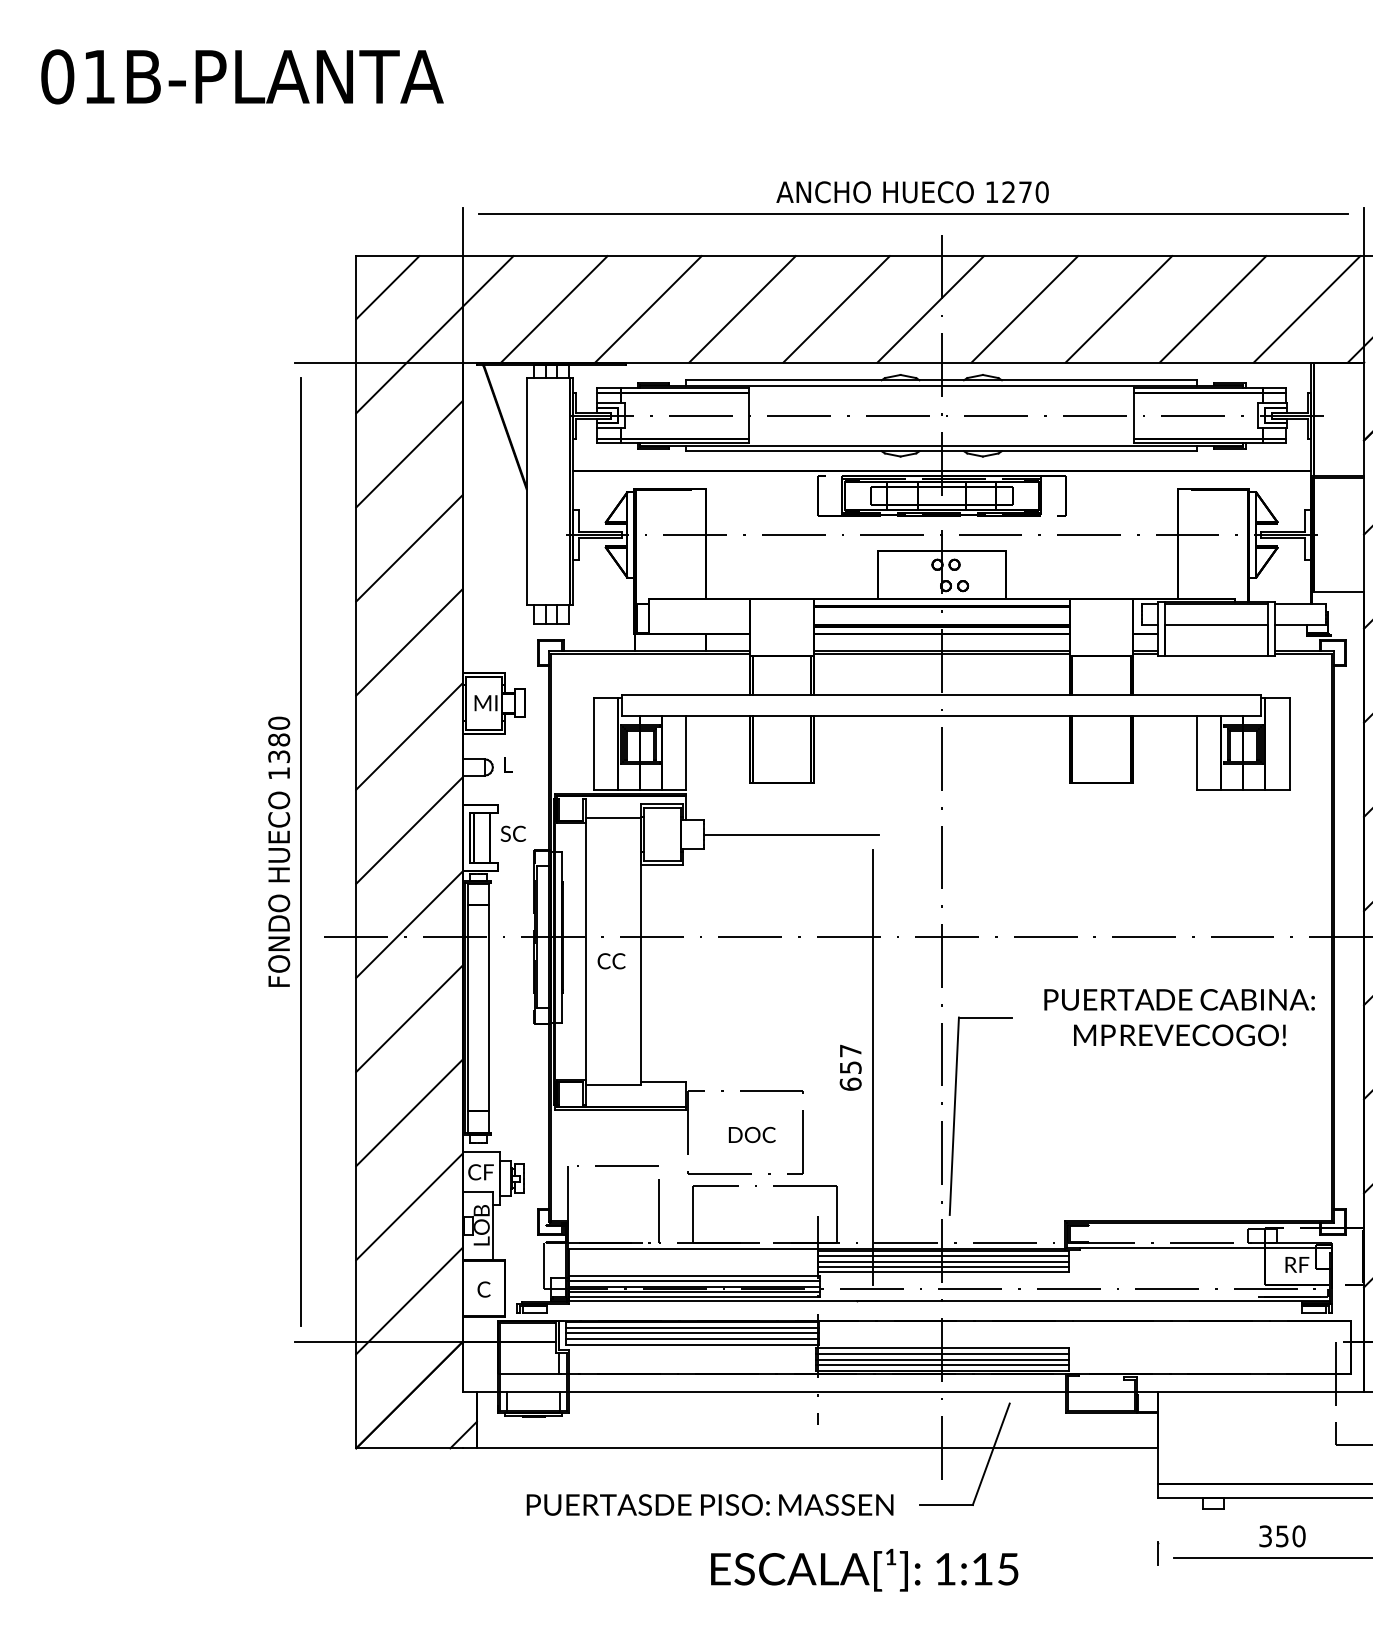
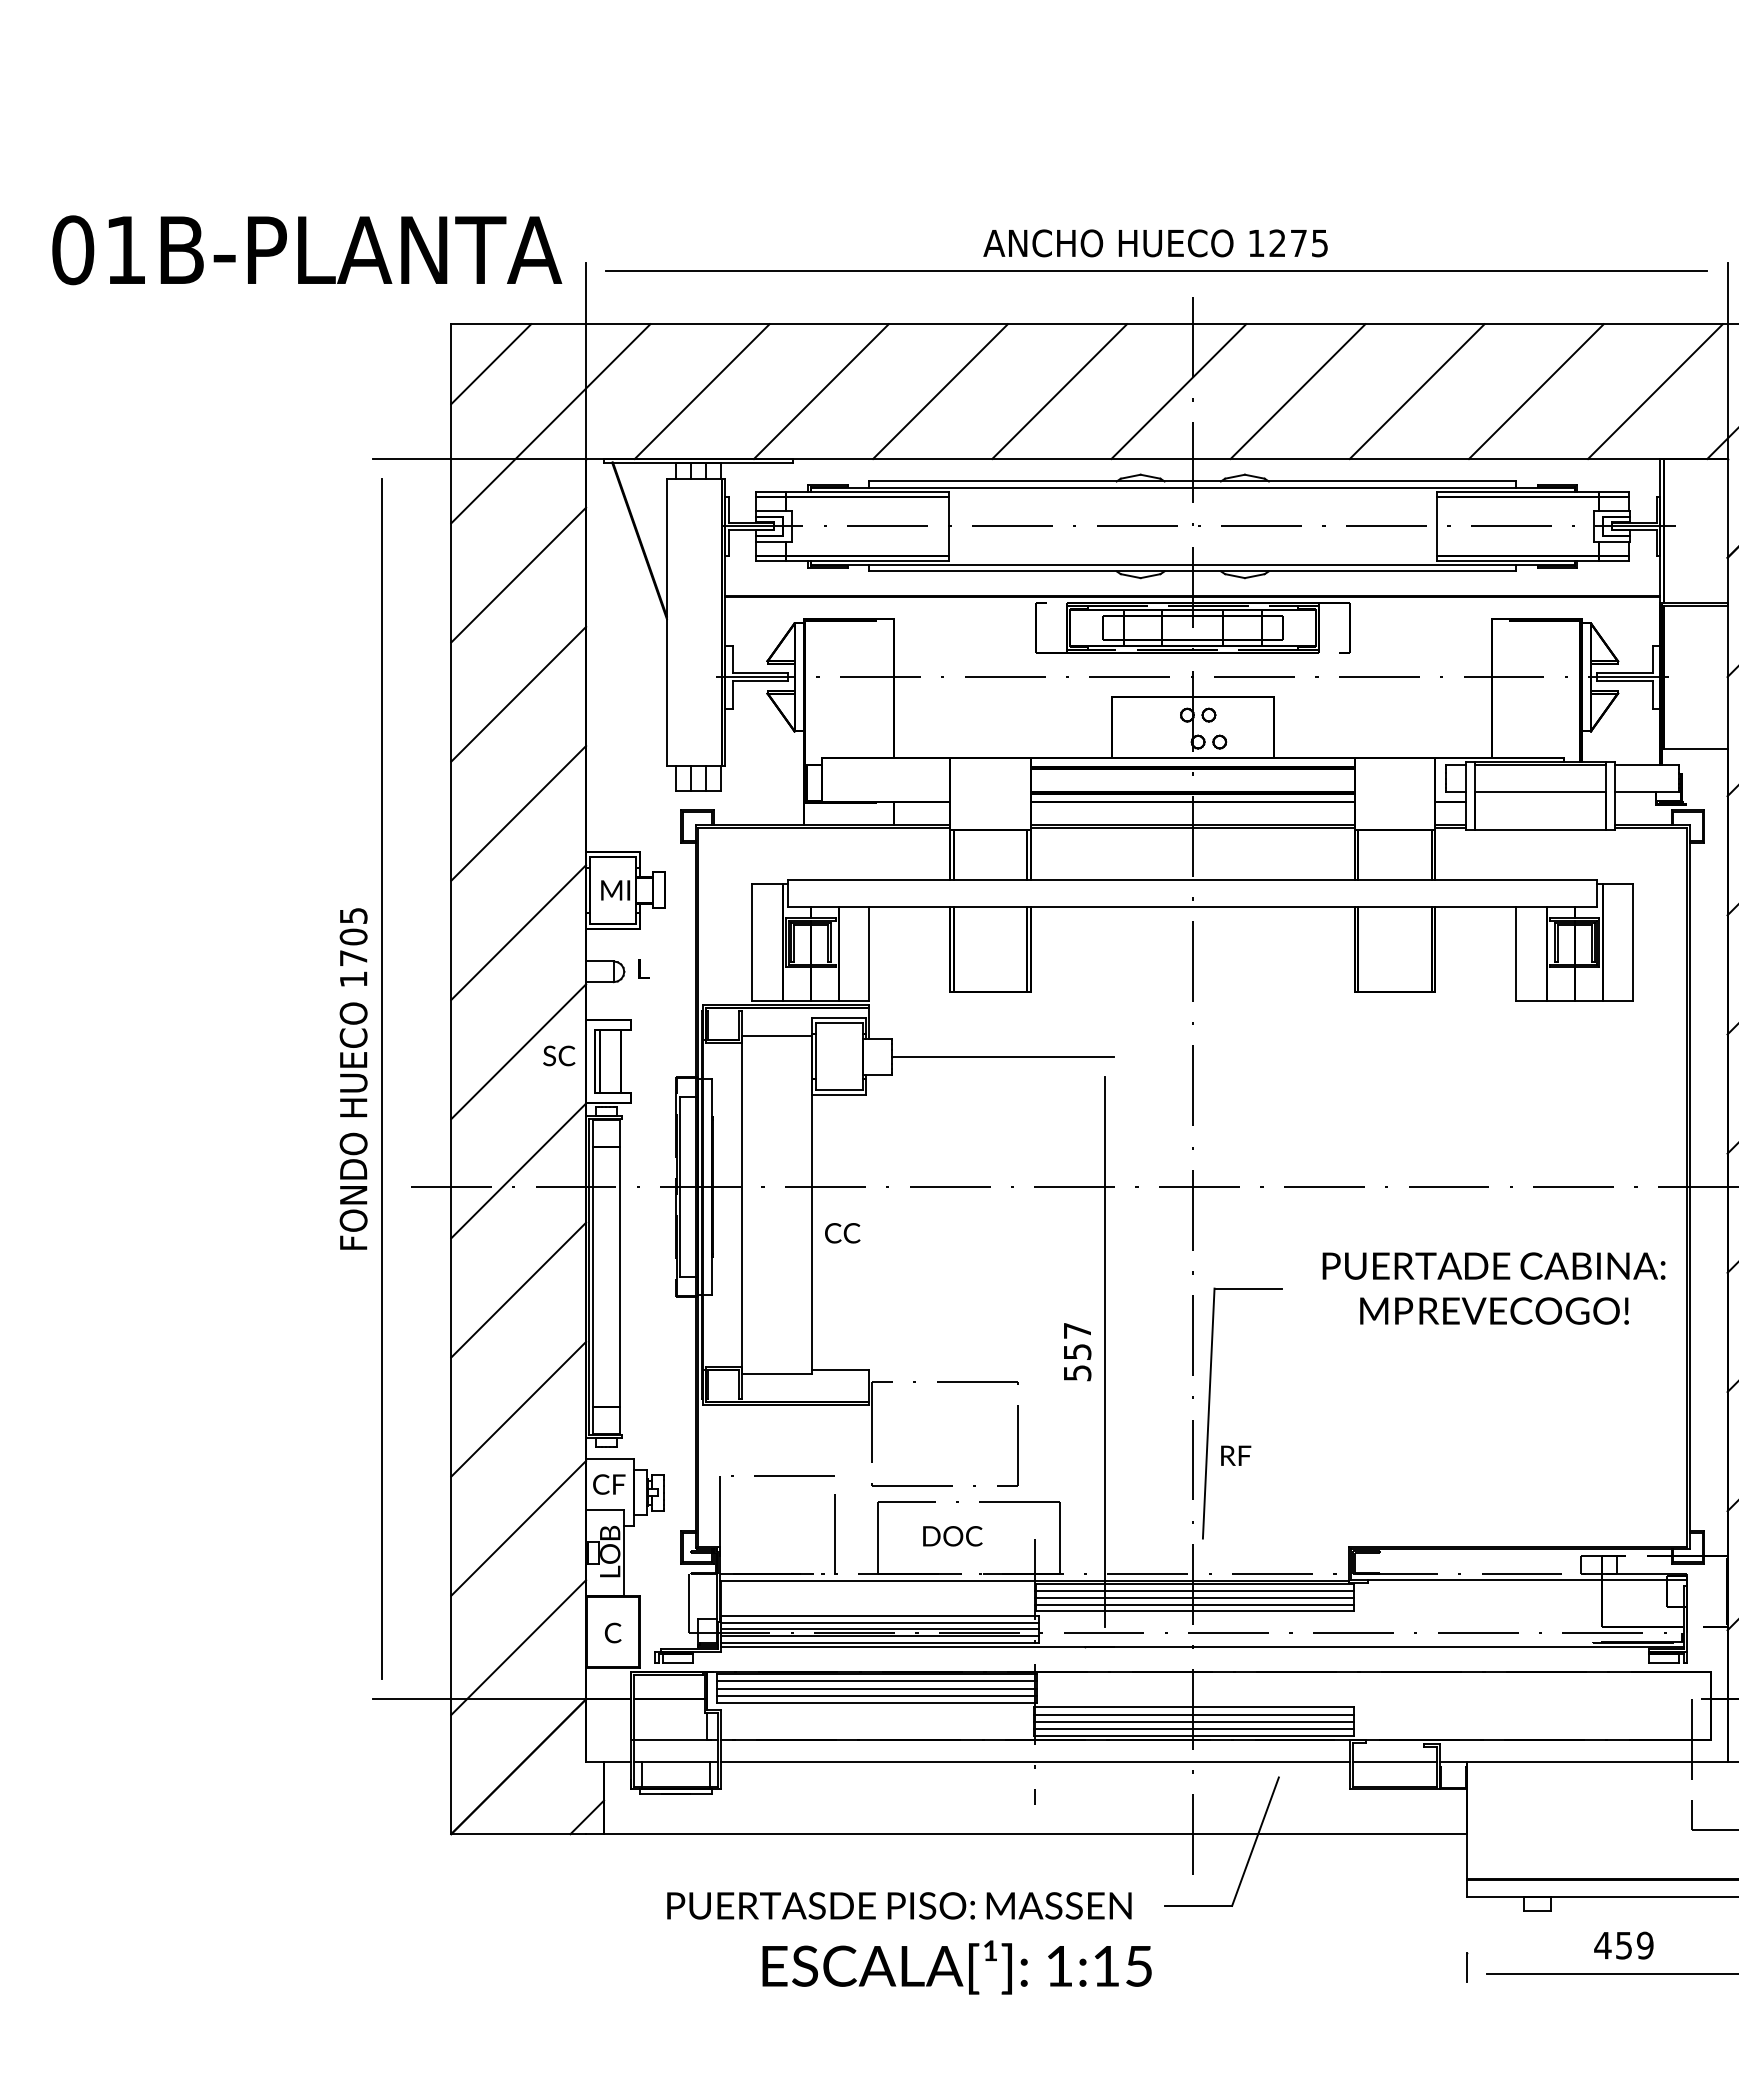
text: (242, 77) -> (307, 250), moved
text: (1041, 192) -> (1319, 243), 1270 -> 1275
text: (279, 739) -> (353, 936), 1380 -> 1705
text: (513, 833) -> (559, 1055), moved
text: (611, 961) -> (842, 1233), moved
text: (850, 1083) -> (1077, 1372), 657 -> 557
text: (752, 1135) -> (952, 1536), moved
text: (1297, 1264) -> (1236, 1455), moved
text: (1281, 1536) -> (1623, 1945), 350 -> 459
text: (864, 1570) -> (956, 1967), moved

